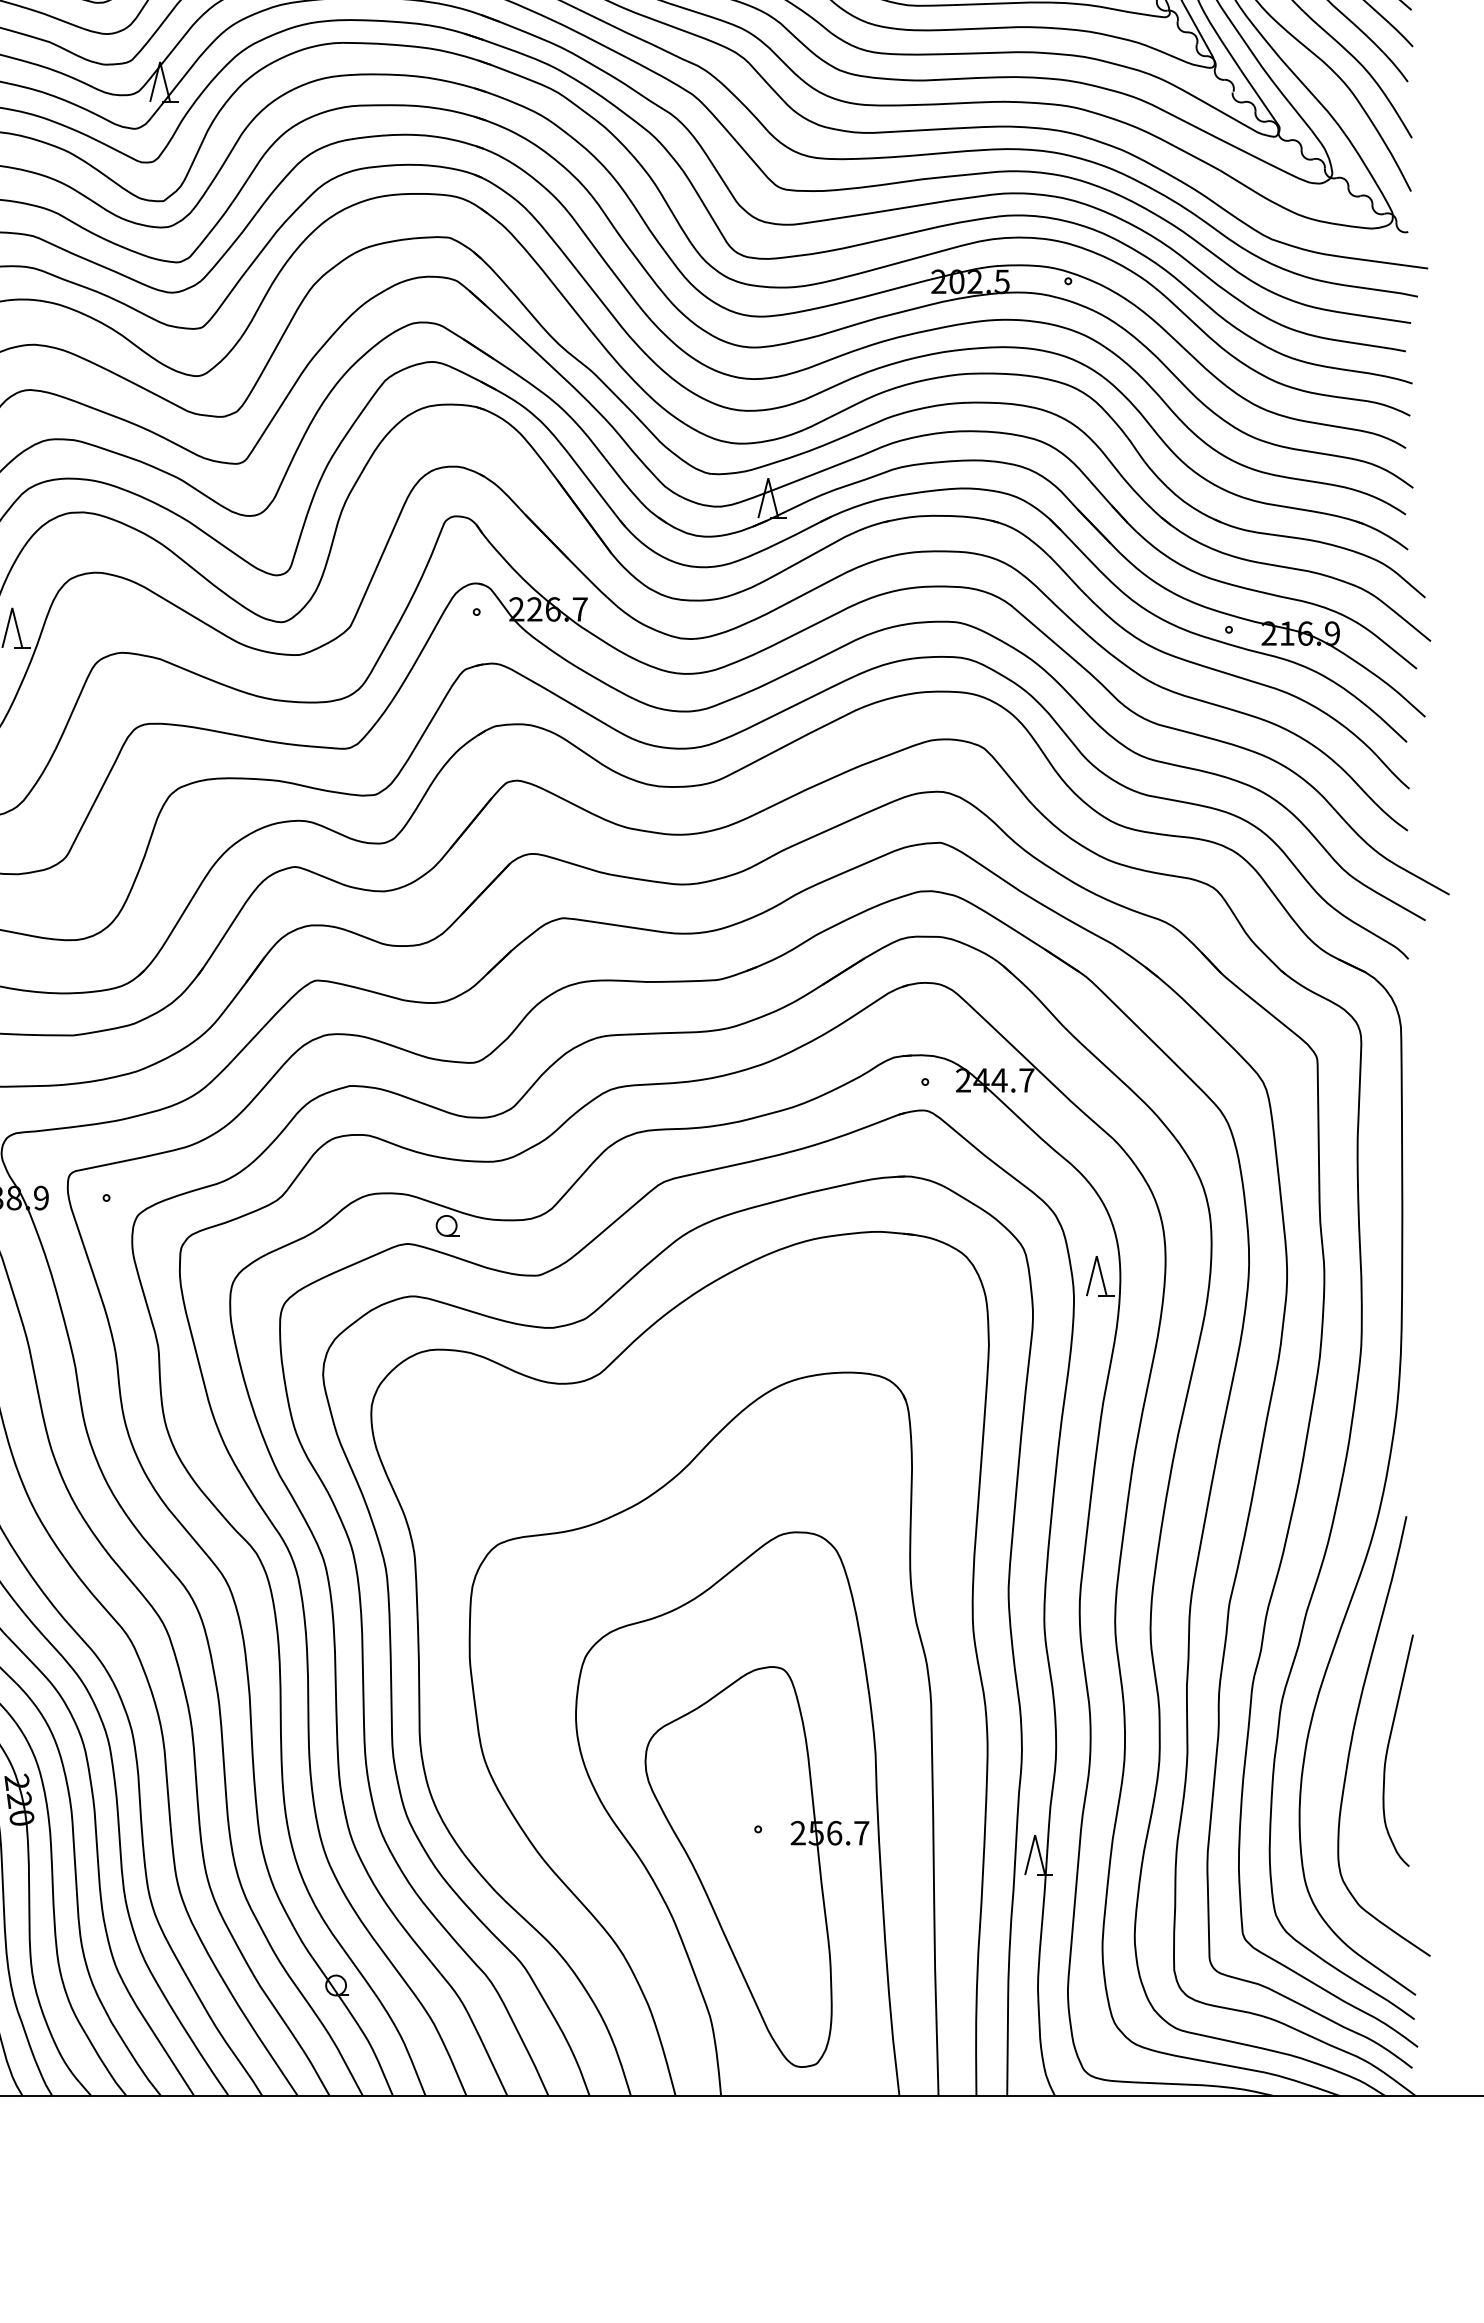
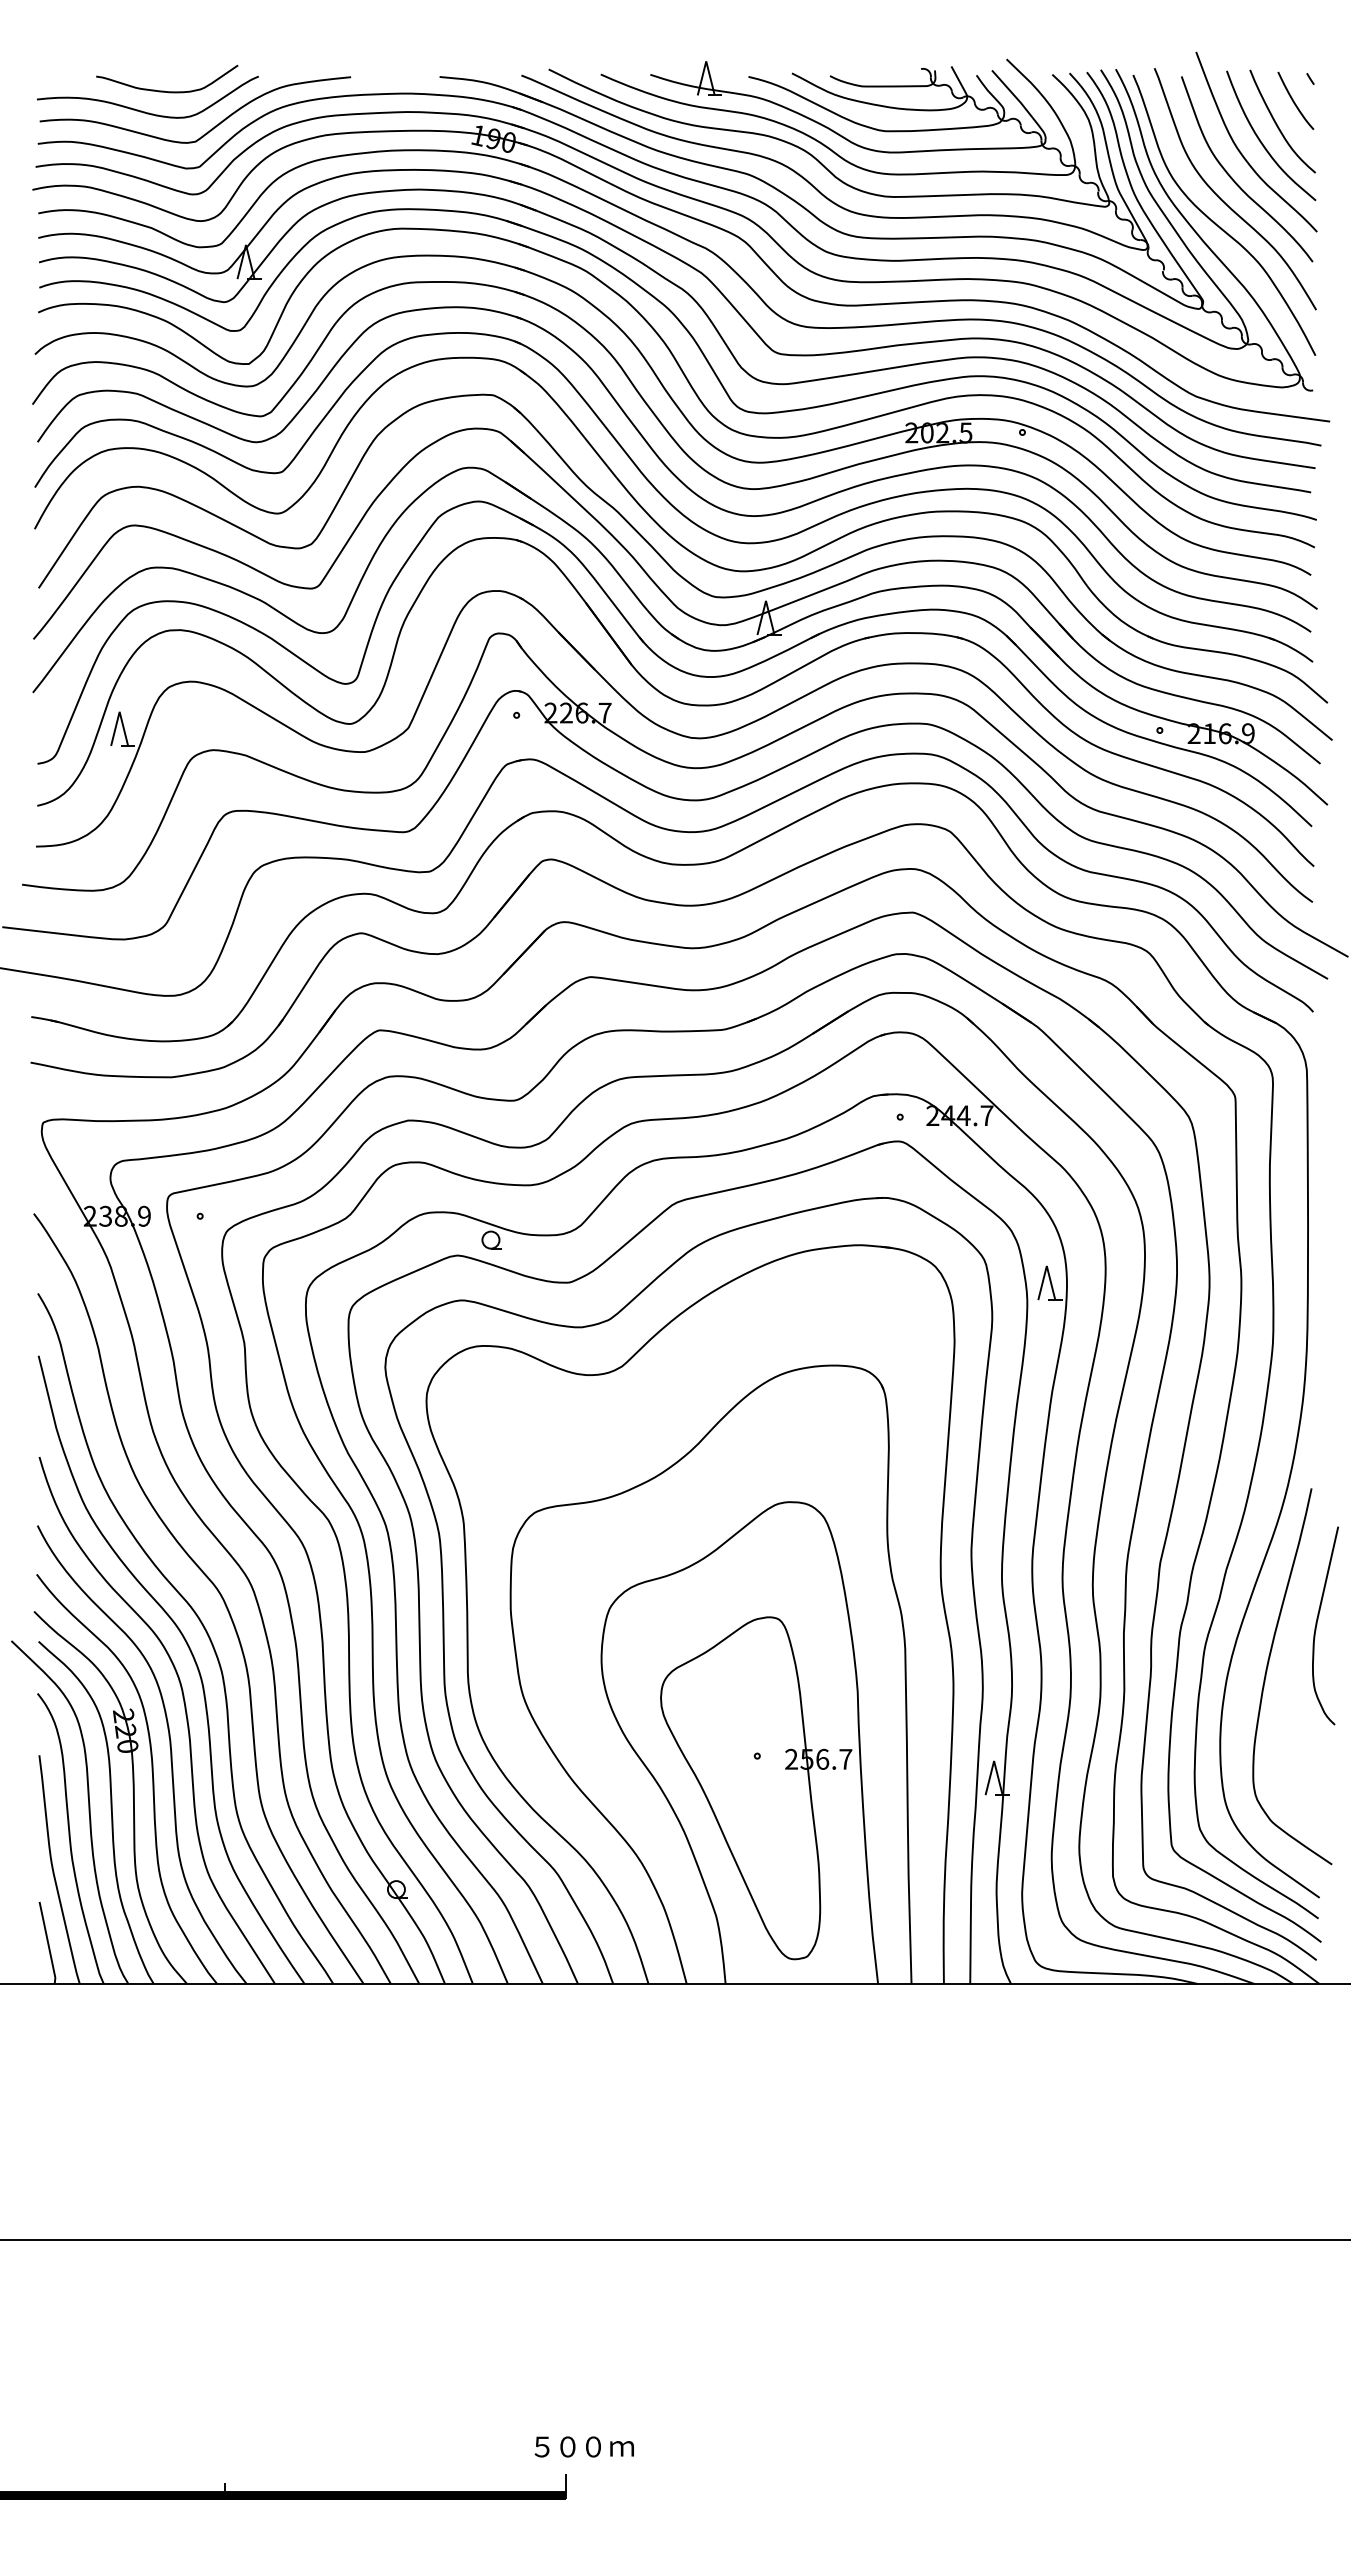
curve: (1388, 1750) -> (1317, 1625), moved

